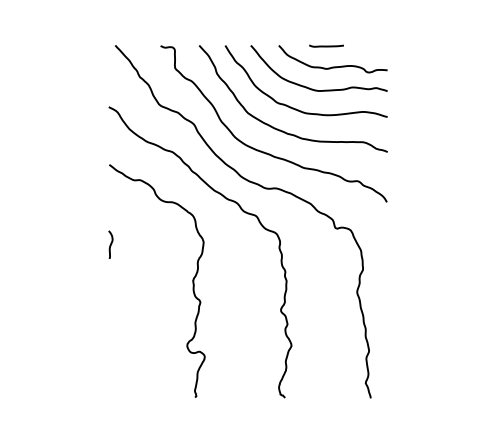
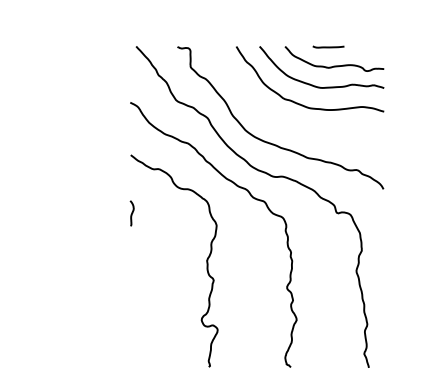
curve: (280, 129) -> (286, 123), removed
curve: (110, 244) -> (131, 213), moved

